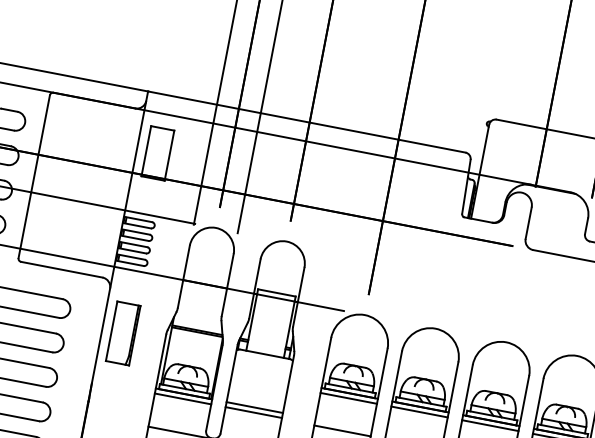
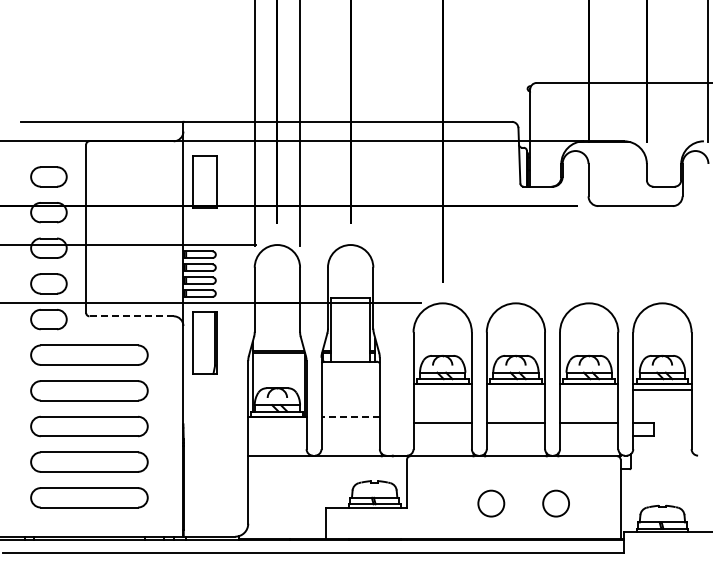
line: (61, 269) -> (131, 316), solid -> dashed
part: (122, 332) -> (204, 342), moved
line: (183, 398) -> (277, 421), removed
line: (348, 398) -> (442, 389), removed
line: (254, 407) -> (350, 416), solid -> dashed
line: (419, 411) -> (515, 389), removed
line: (253, 412) -> (350, 421), removed
line: (490, 425) -> (589, 389), removed

